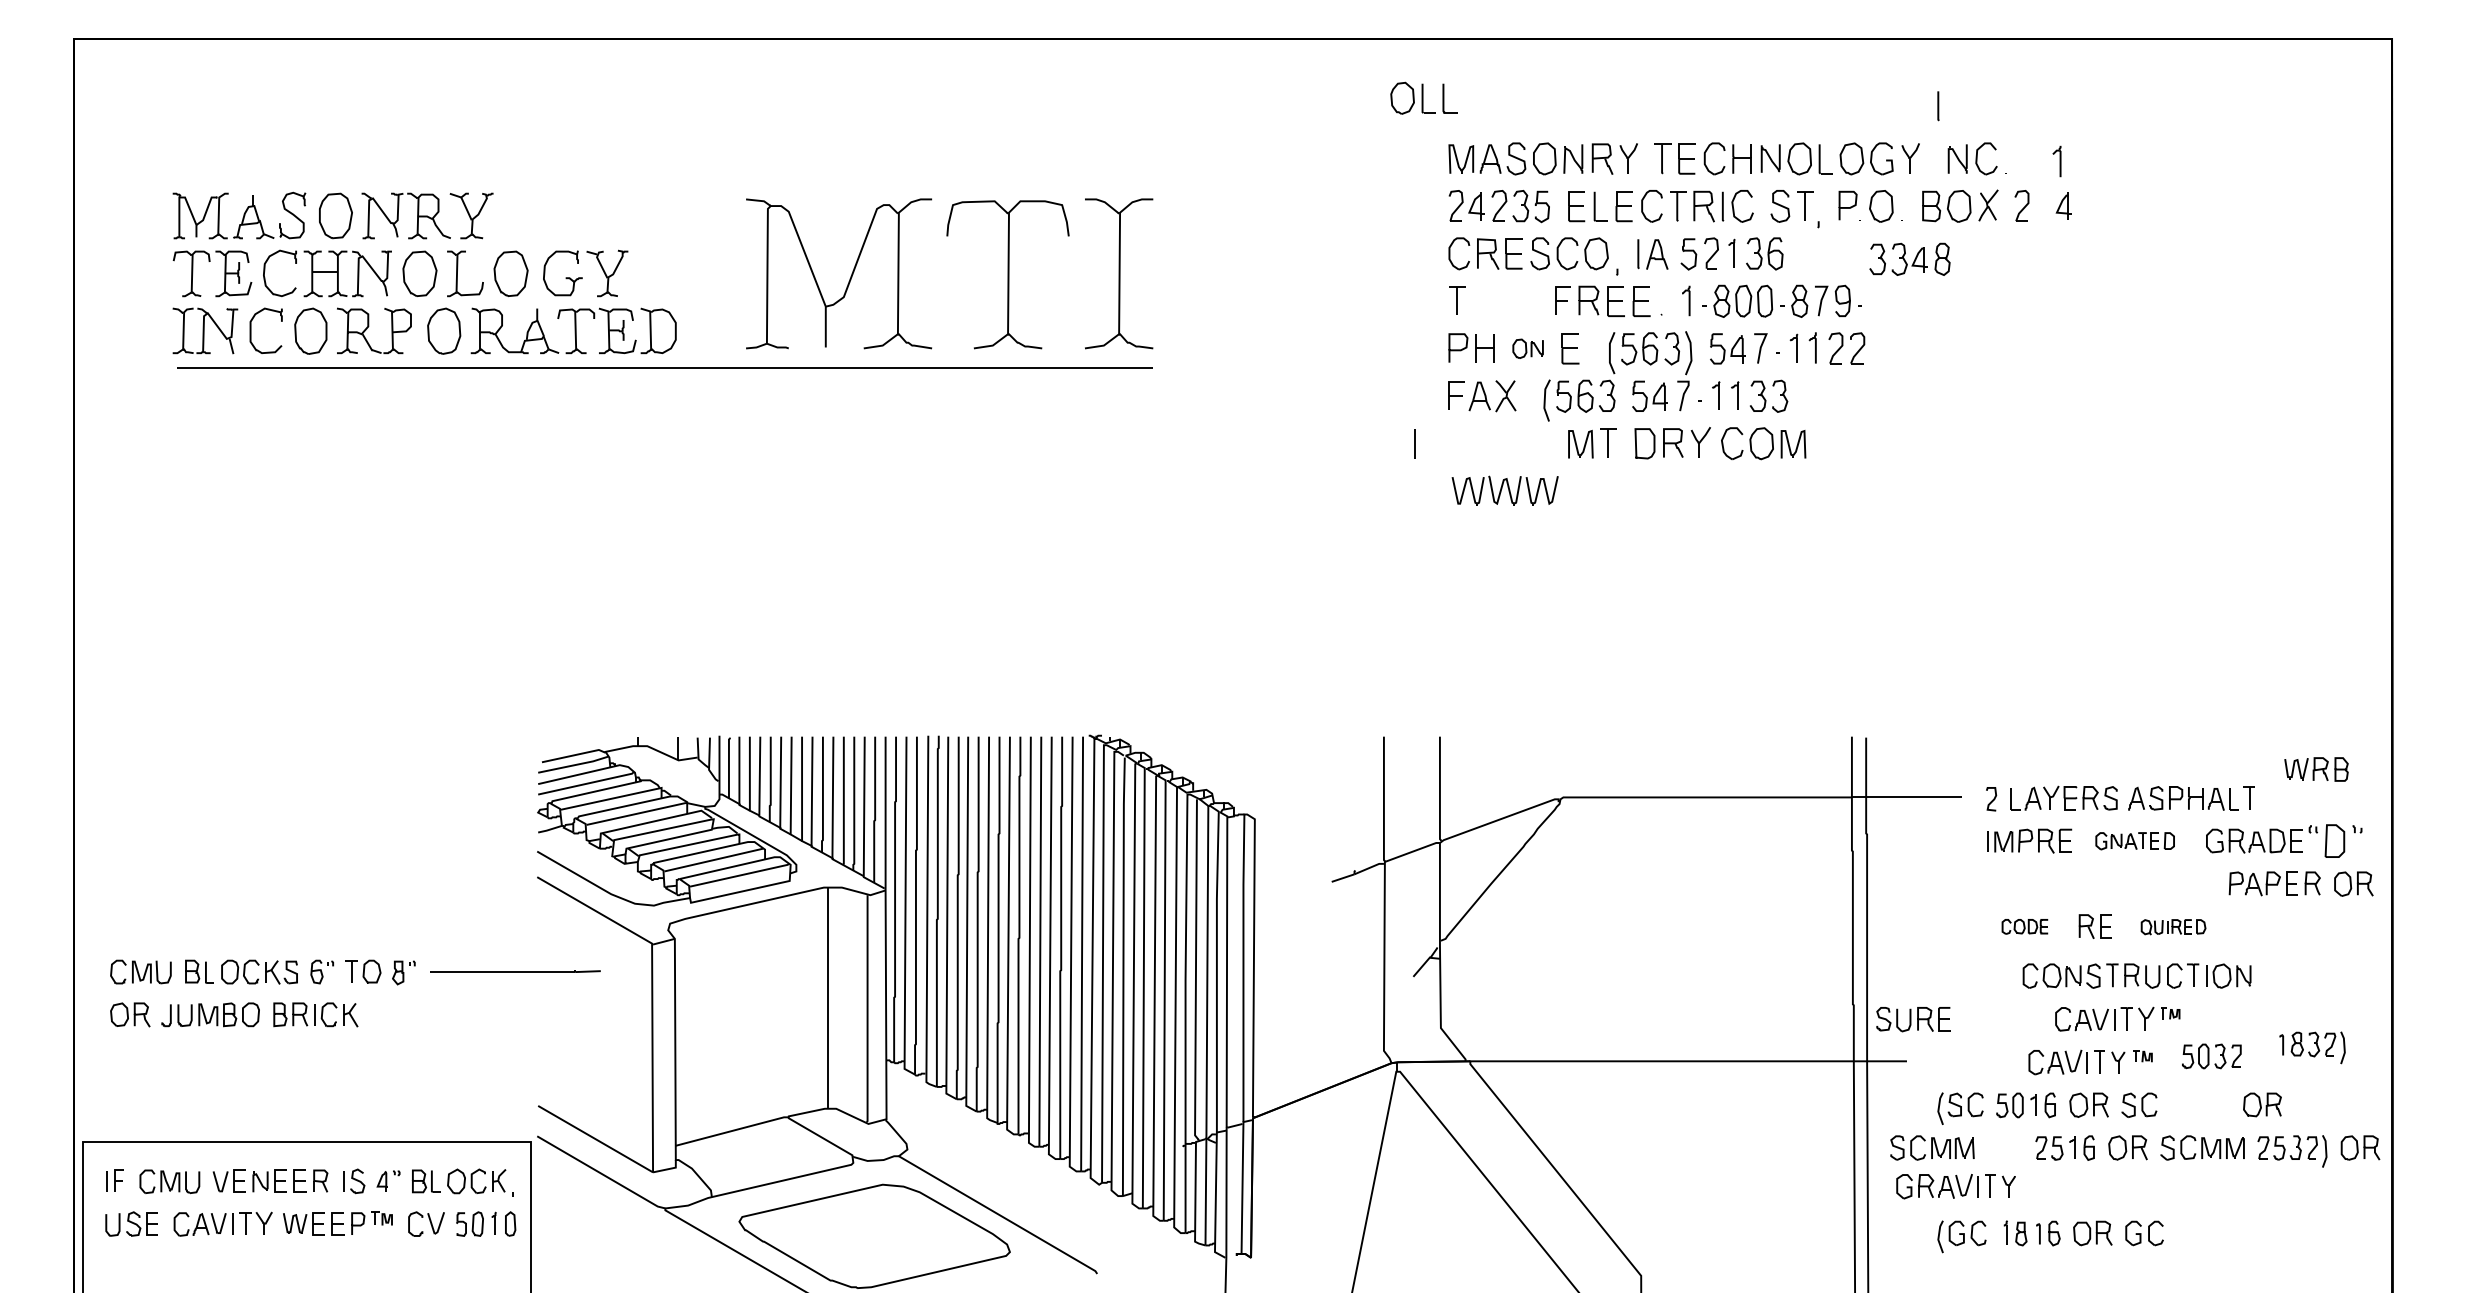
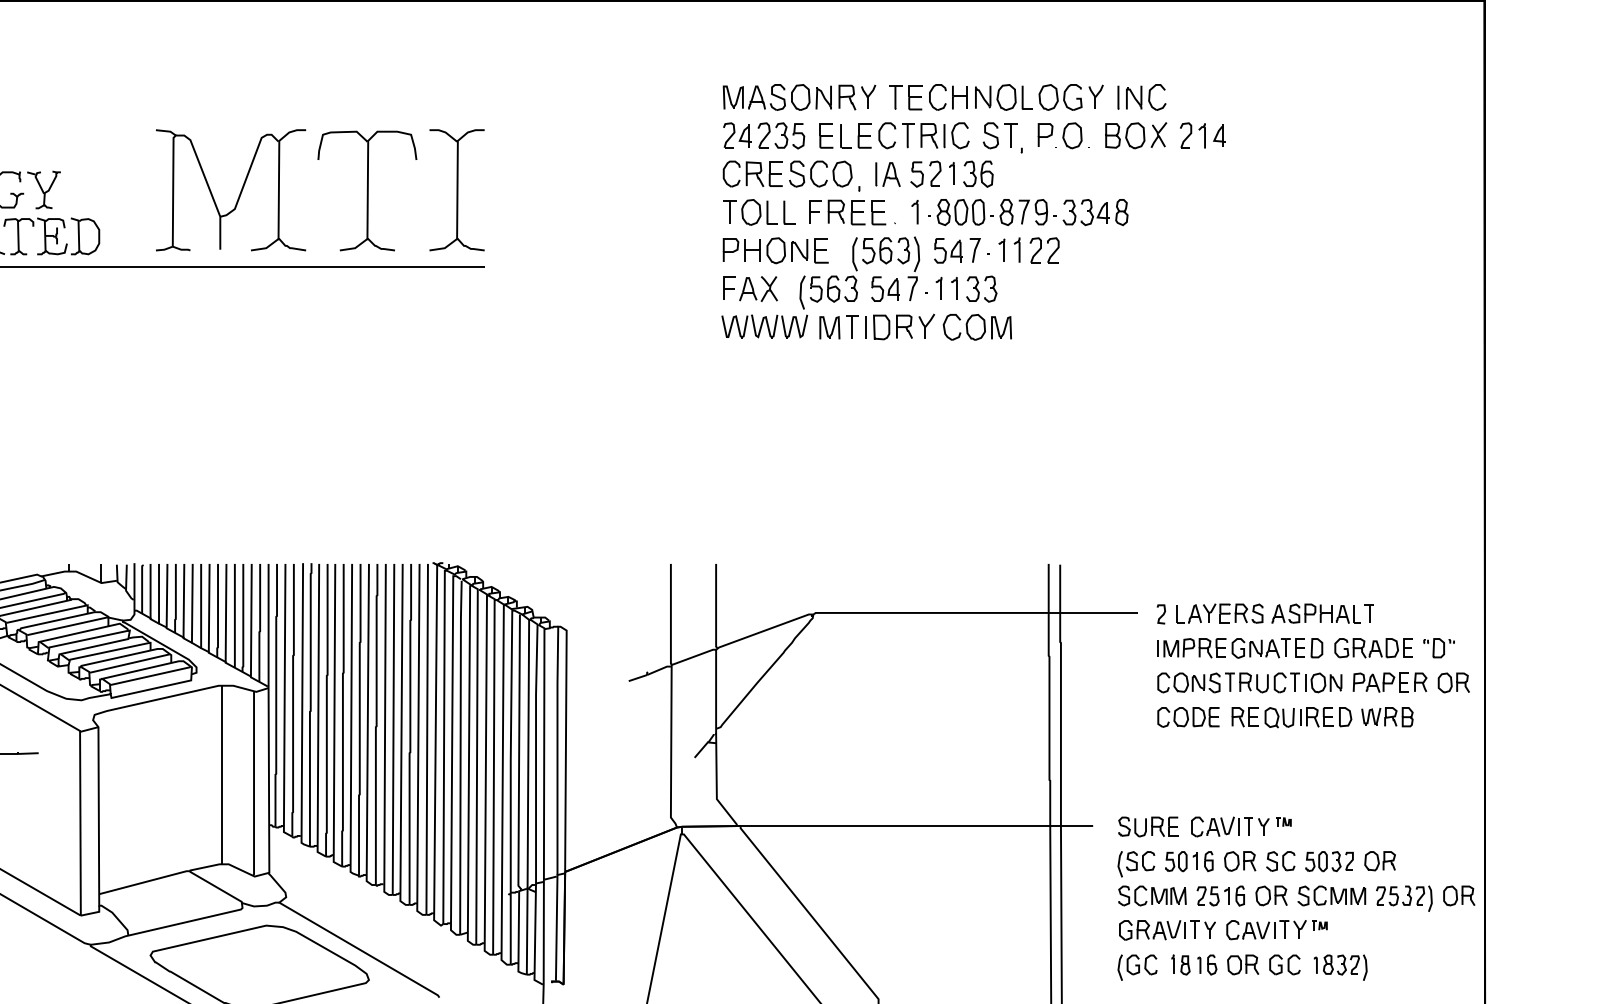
part: (1423, 97) -> (768, 211), moved
line: (1938, 106) -> (1118, 97), moved
part: (2056, 161) -> (1201, 135), moved
part: (1909, 258) -> (1095, 211), moved
part: (1527, 348) -> (786, 250), size x1.67
line: (1414, 443) -> (865, 327), moved
part: (1504, 490) -> (764, 326), moved
part: (2316, 769) -> (1387, 717), moved
part: (2134, 840) -> (1276, 647), size x1.43
part: (2335, 840) -> (1439, 647), size x0.71
part: (2024, 926) -> (1188, 717), size x1.67
part: (2173, 927) -> (1308, 717), size x1.67
part: (2136, 975) -> (1249, 682), moved
part: (2117, 1018) -> (1276, 929), moved
part: (1913, 1019) -> (1148, 826), moved
part: (2312, 1047) -> (1340, 967), moved
part: (2211, 1056) -> (1329, 861), moved
part: (1932, 1147) -> (1152, 895), moved
part: (1955, 1186) -> (1167, 930), moved

